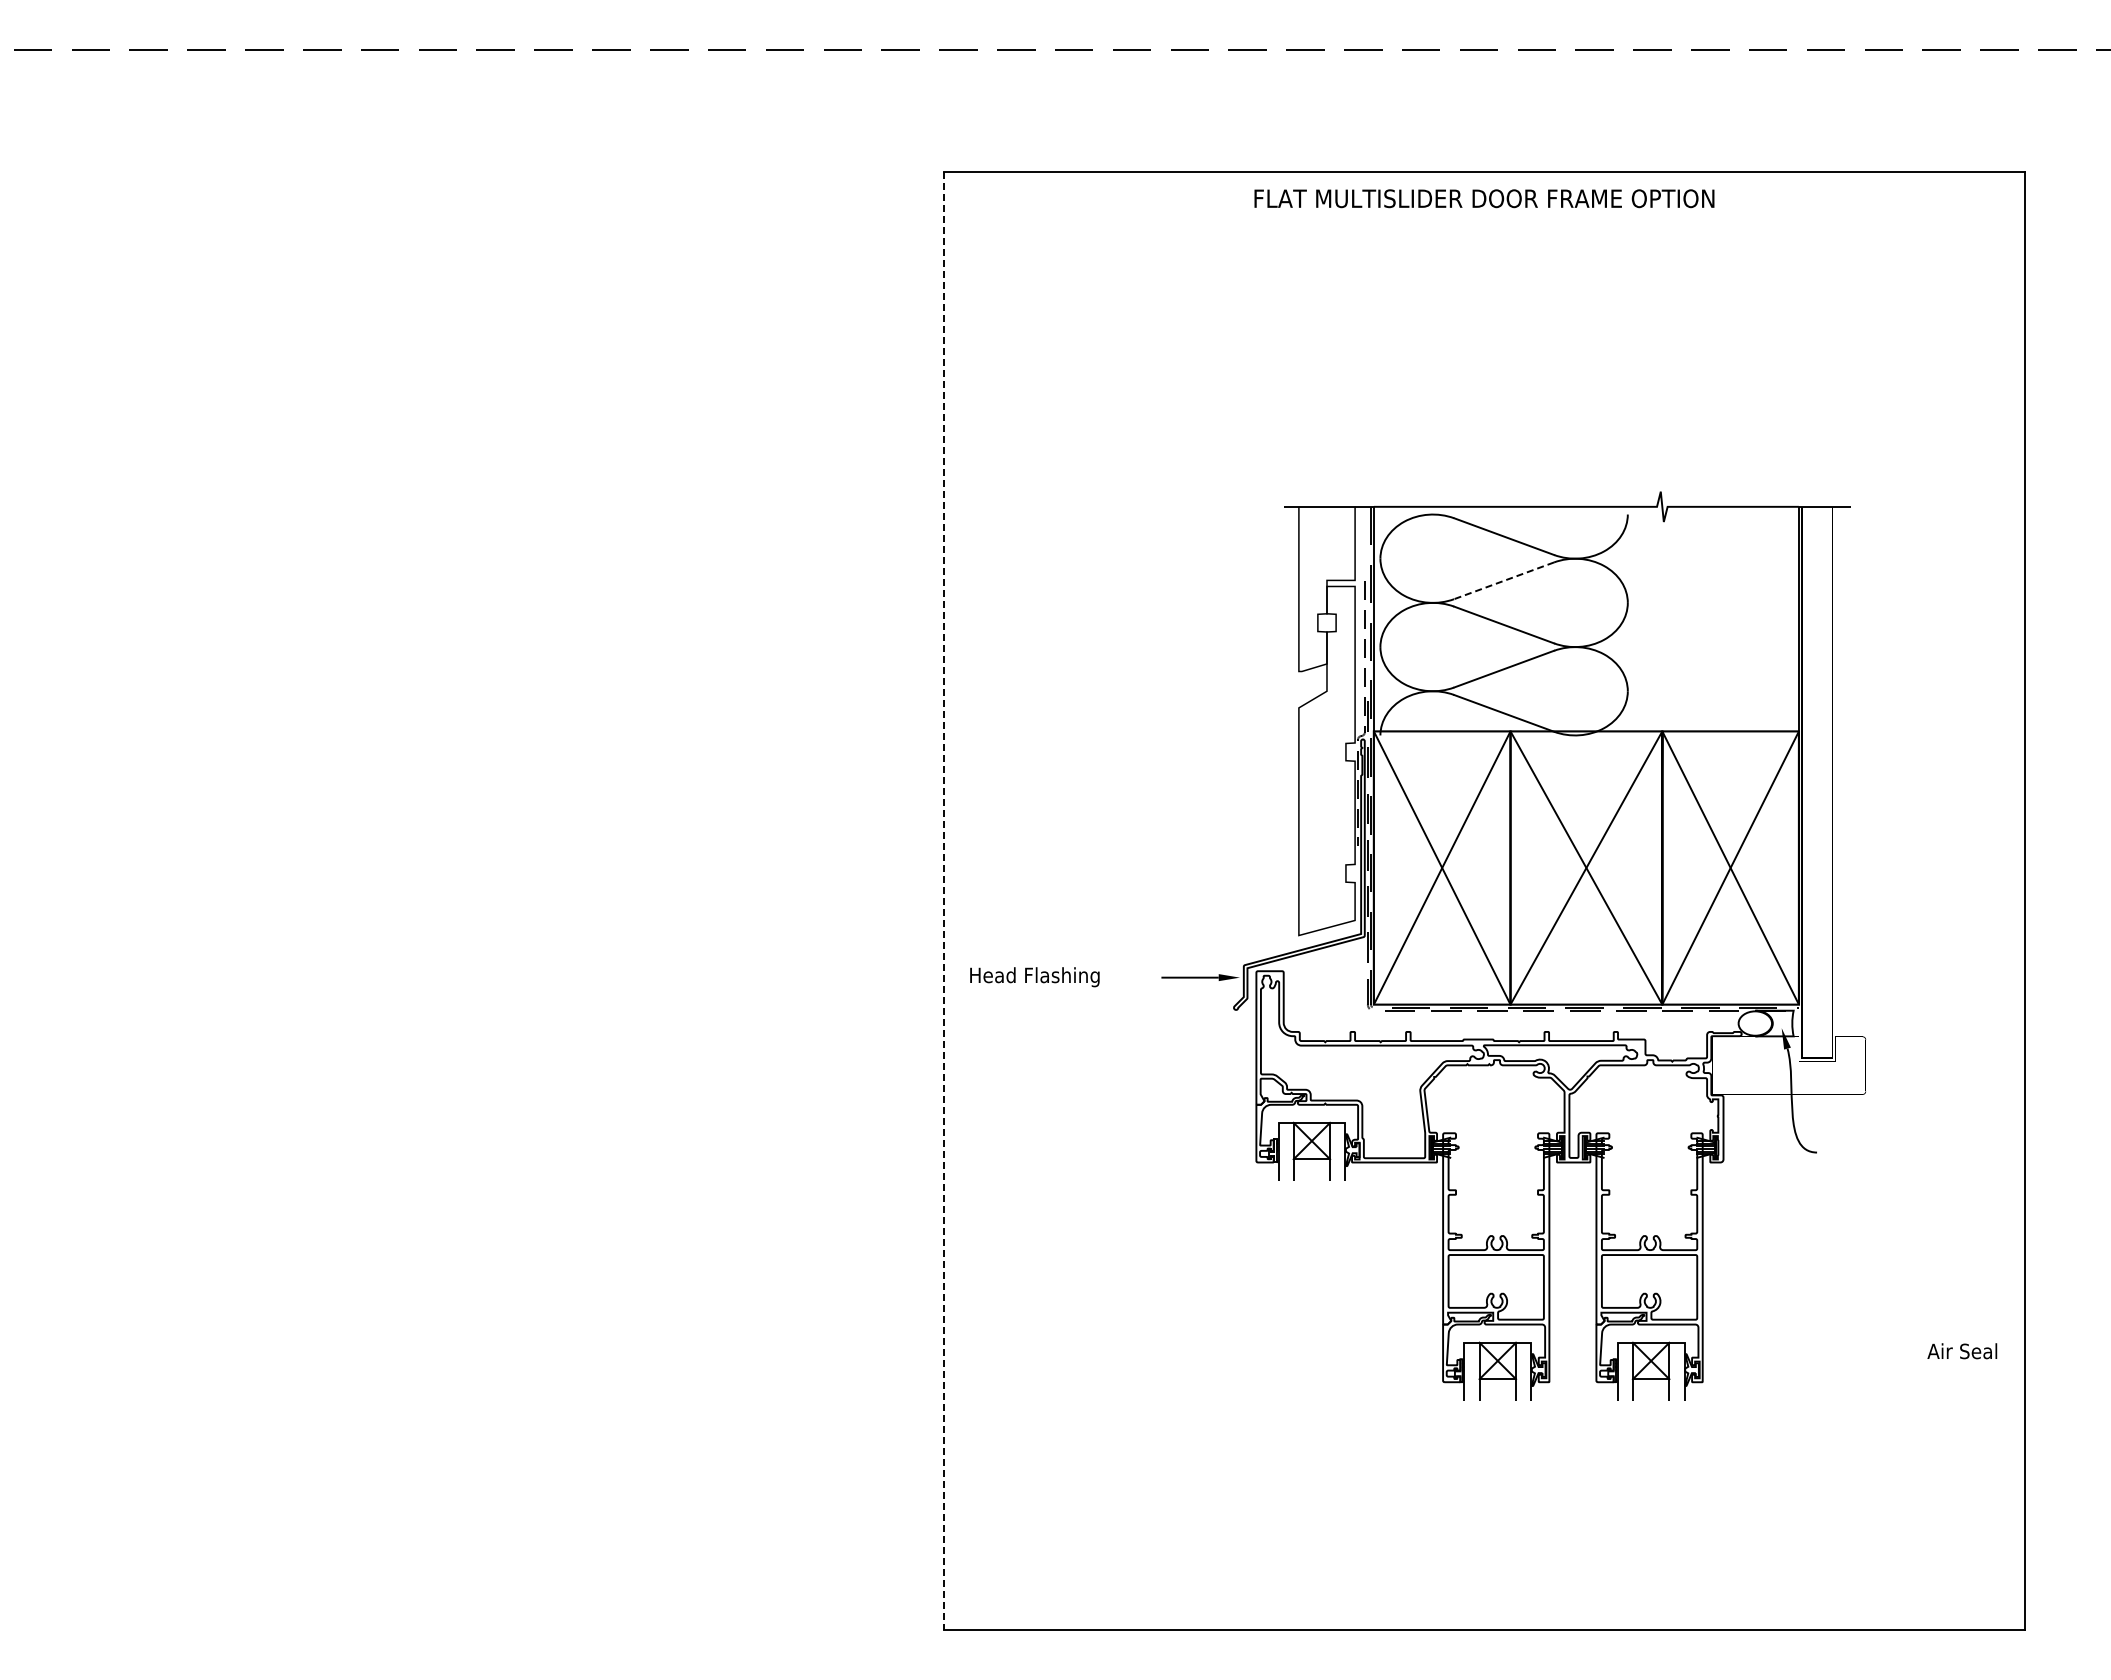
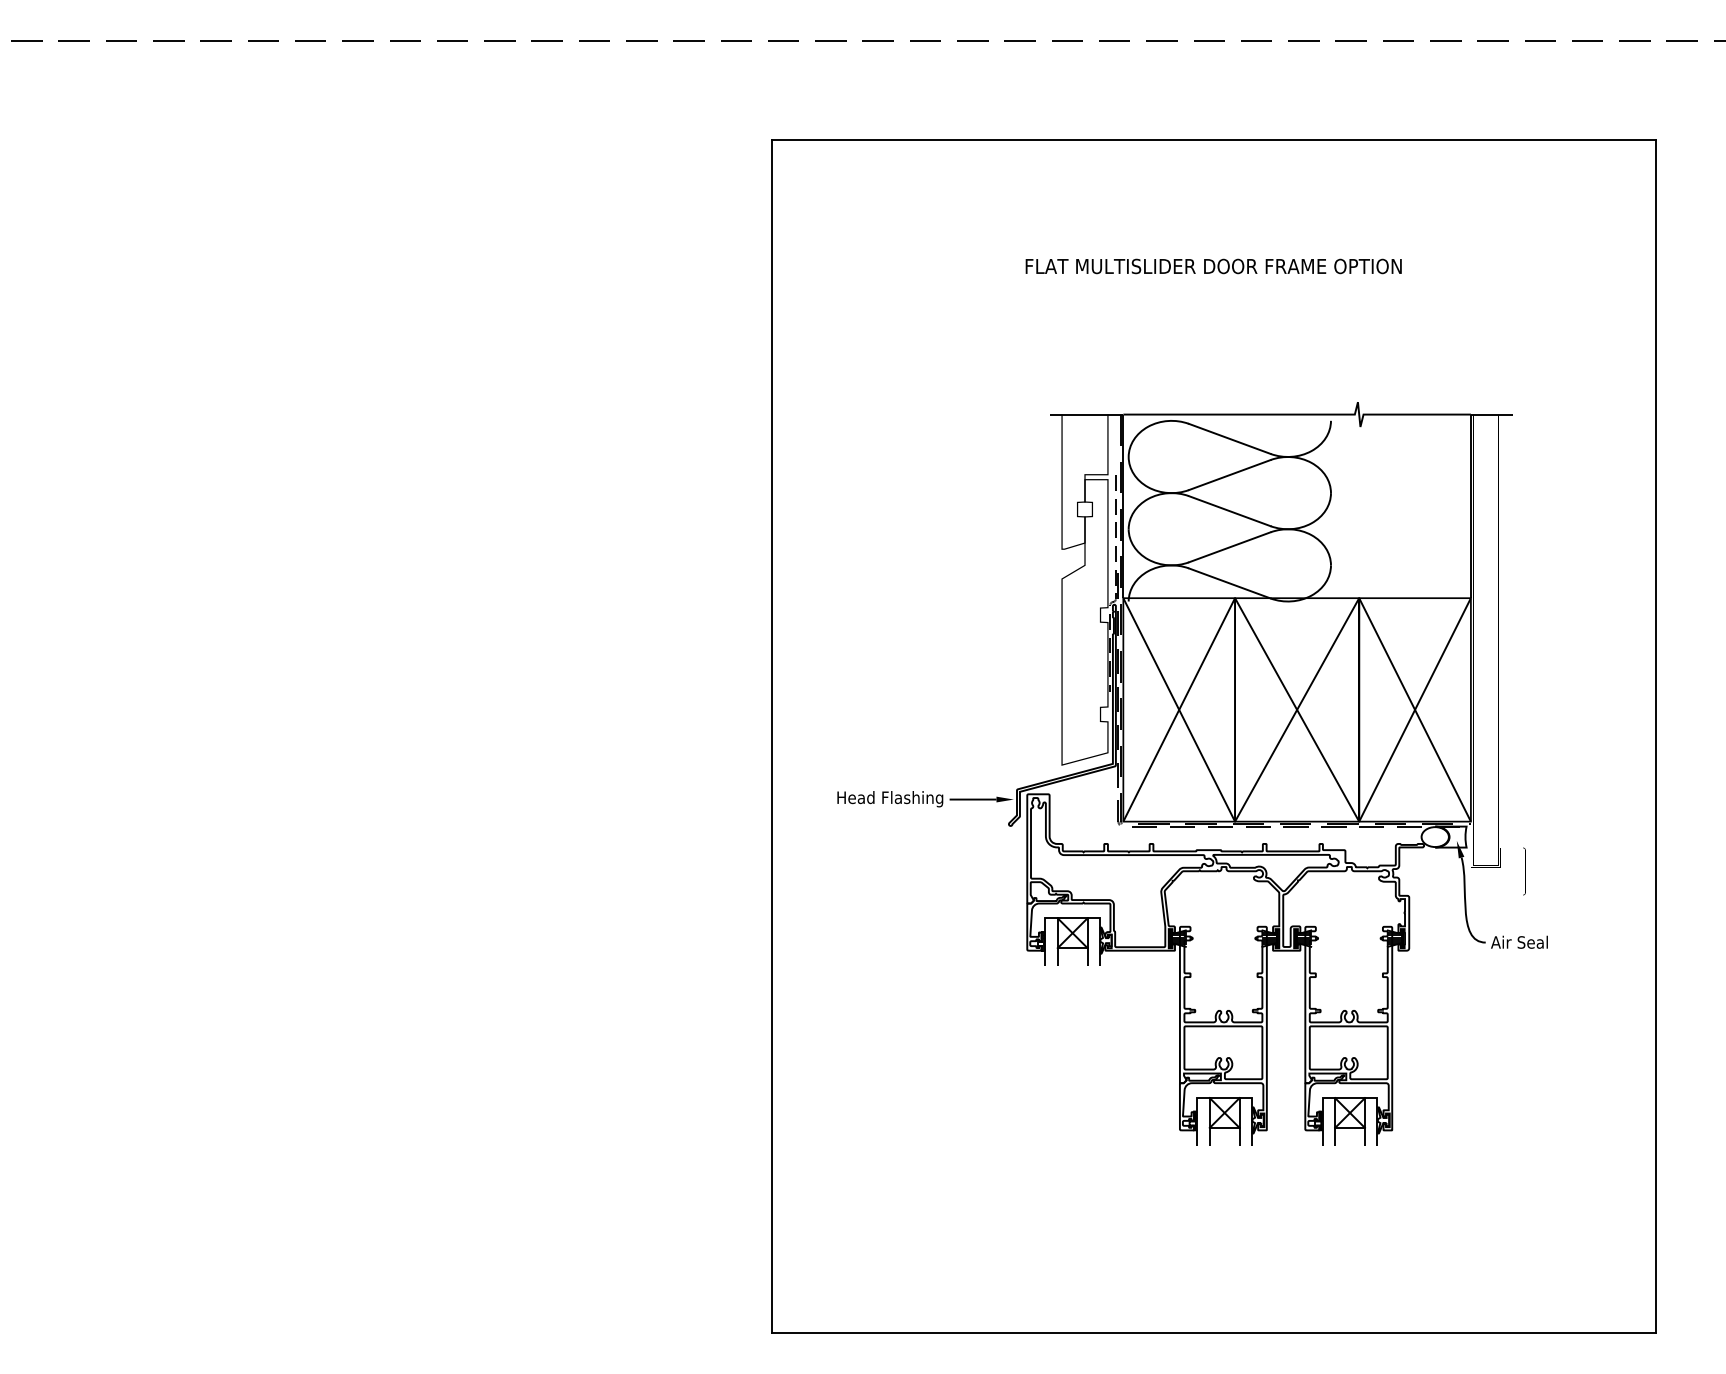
text: (1484, 198) -> (1213, 266), moved
line: (1503, 580) -> (1229, 474), dashed -> solid
line: (944, 901) -> (772, 737), dashed -> solid
text: (1034, 977) -> (889, 799), moved
text: (1962, 1351) -> (1519, 942), moved

